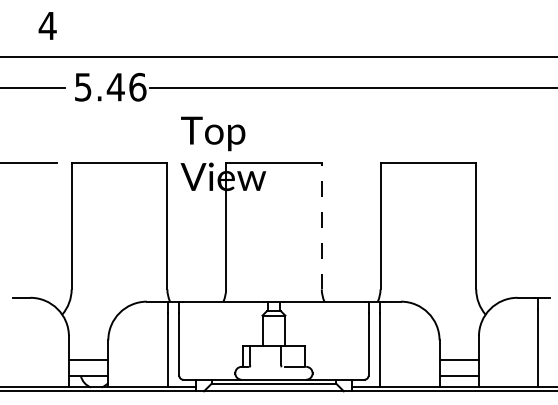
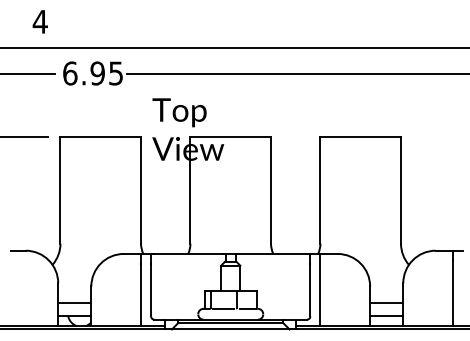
text: (110, 86) -> (93, 72), 5.46 -> 6.95
line: (321, 225) -> (270, 189), dashed -> solid
line: (265, 366) -> (223, 308), added

